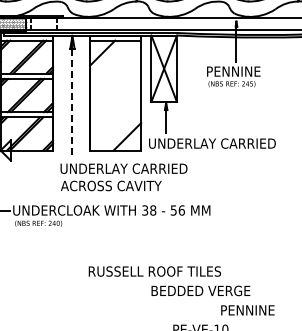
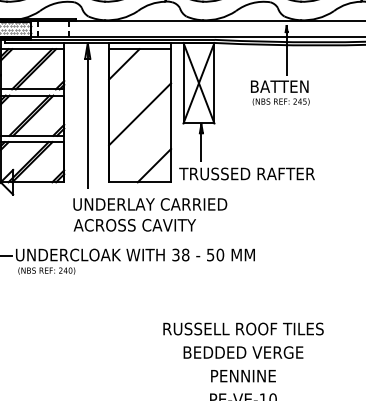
text: (234, 71) -> (284, 86), PENNINE -> BATTEN
line: (115, 93) -> (139, 113), added
line: (72, 101) -> (87, 122), dashed -> solid
text: (211, 143) -> (256, 173), UNDERLAY CARRIED -> TRUSSED RAFTER
text: (181, 210) -> (219, 255), 56 -> 50
text: (154, 271) -> (243, 328), moved
text: (247, 310) -> (243, 376), moved

